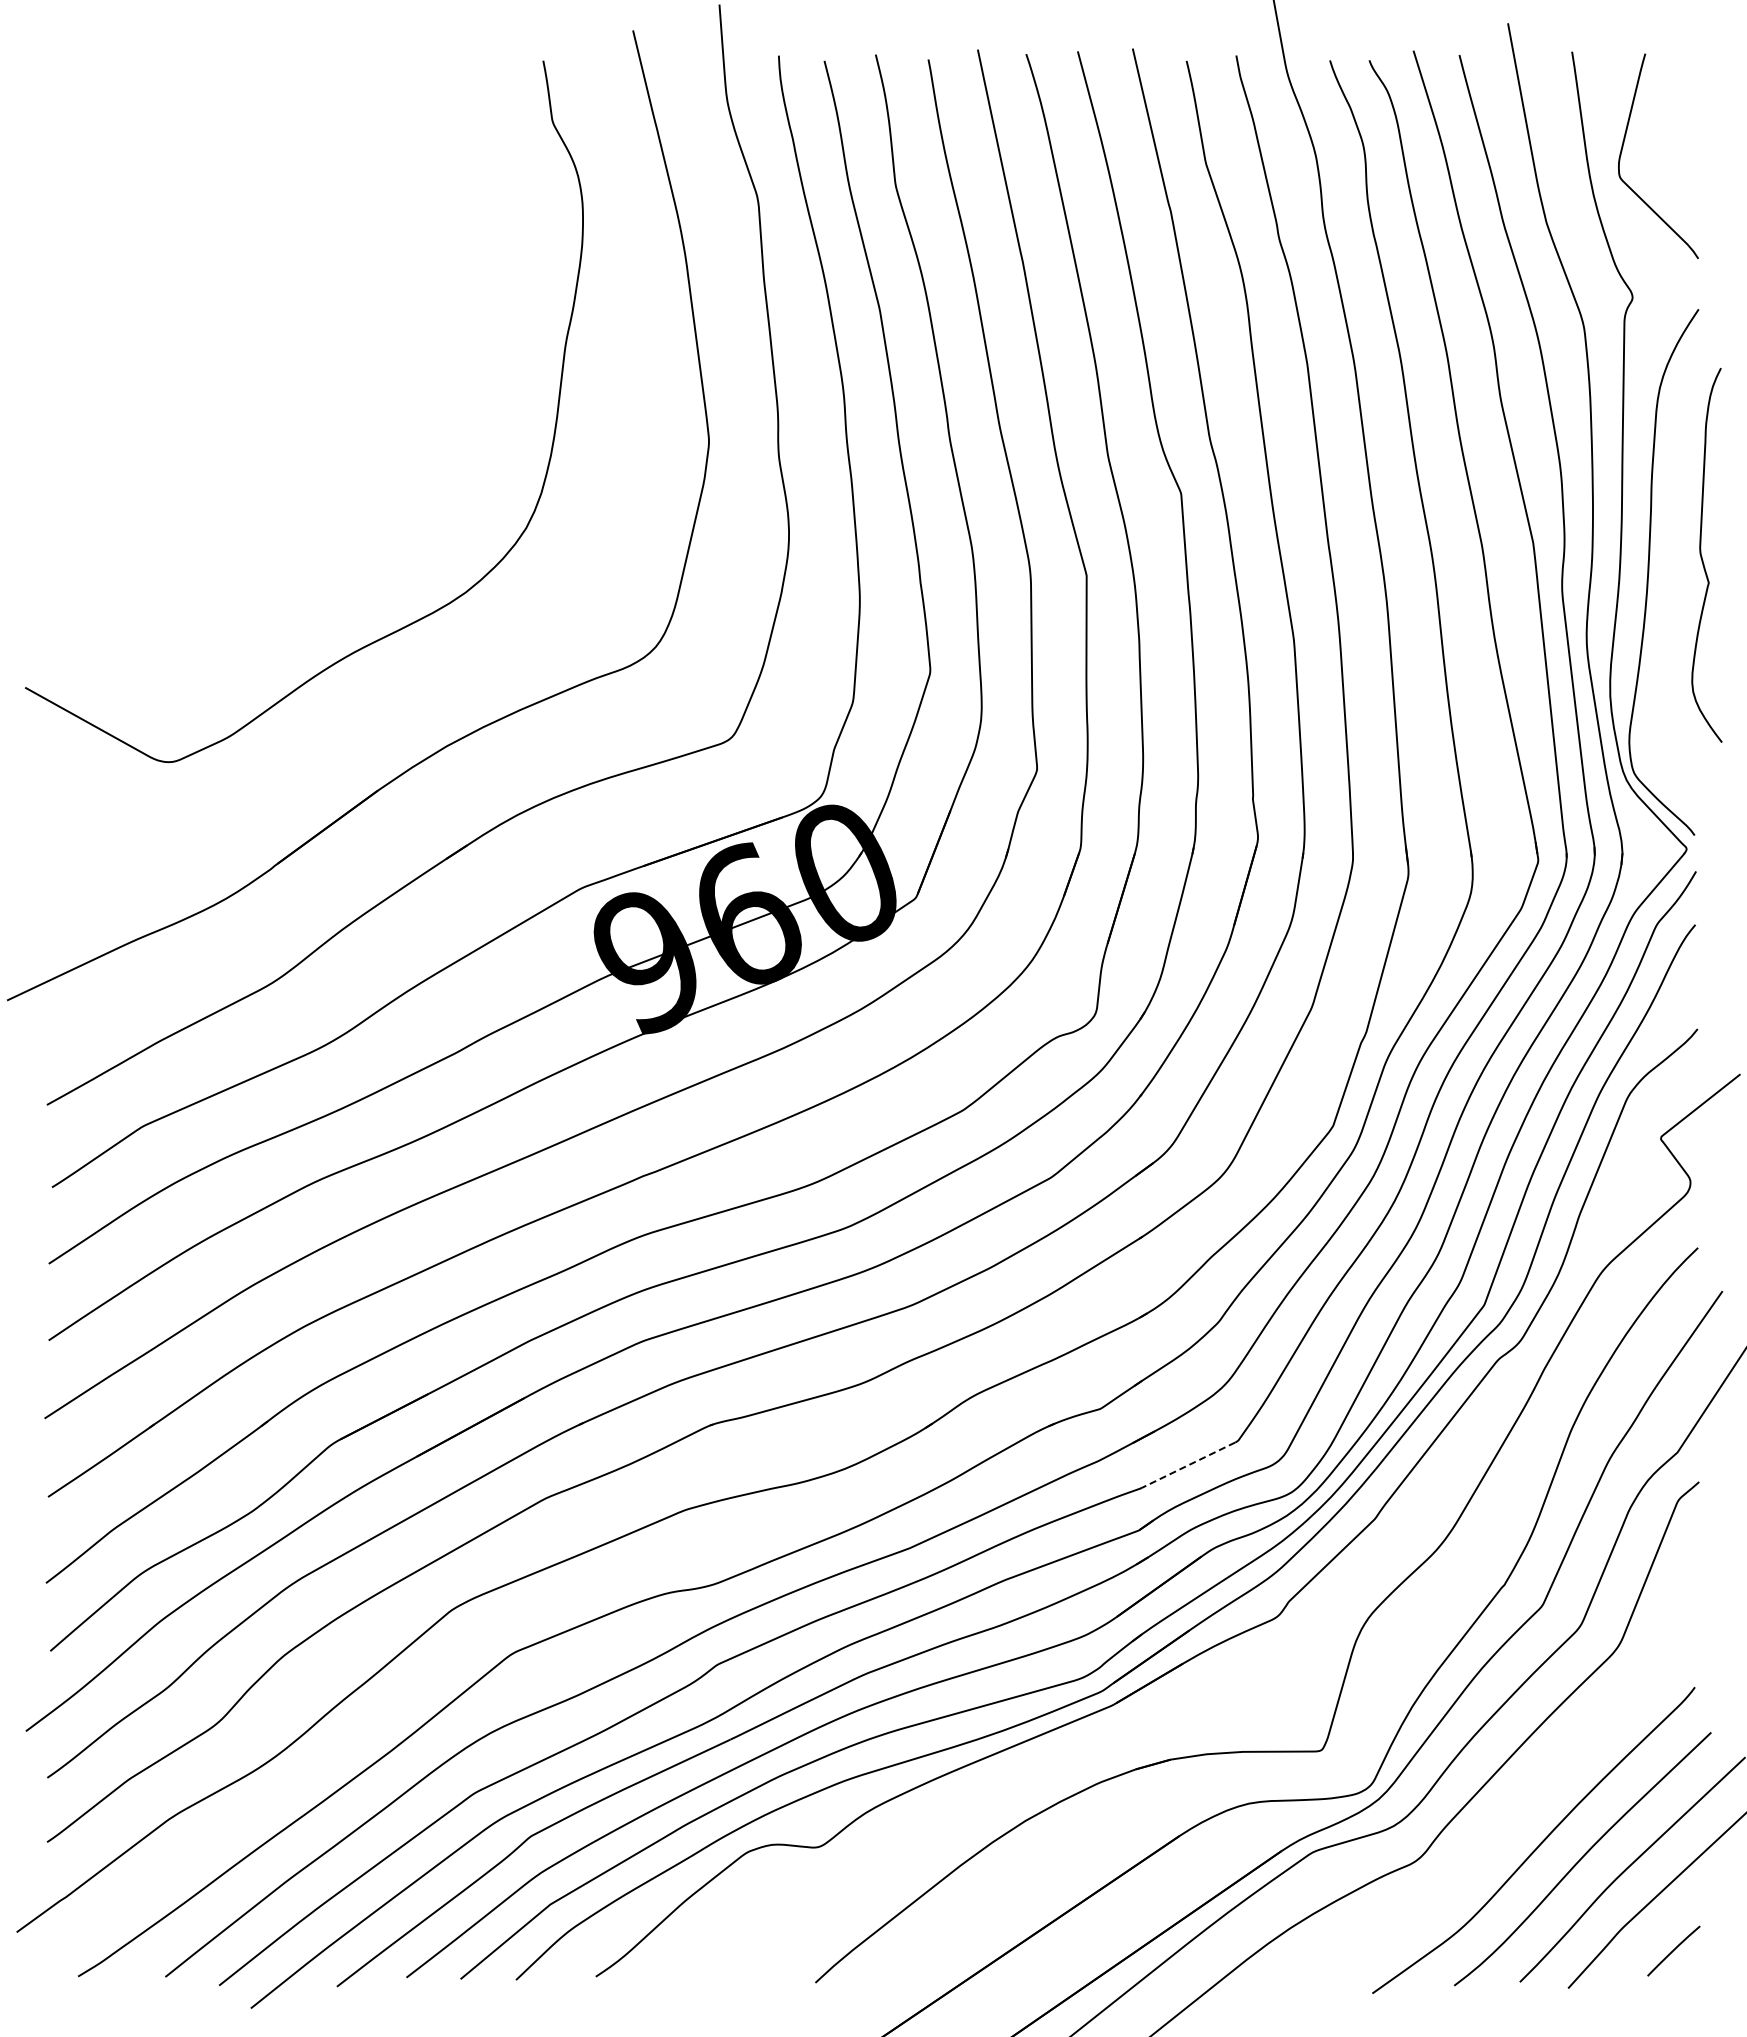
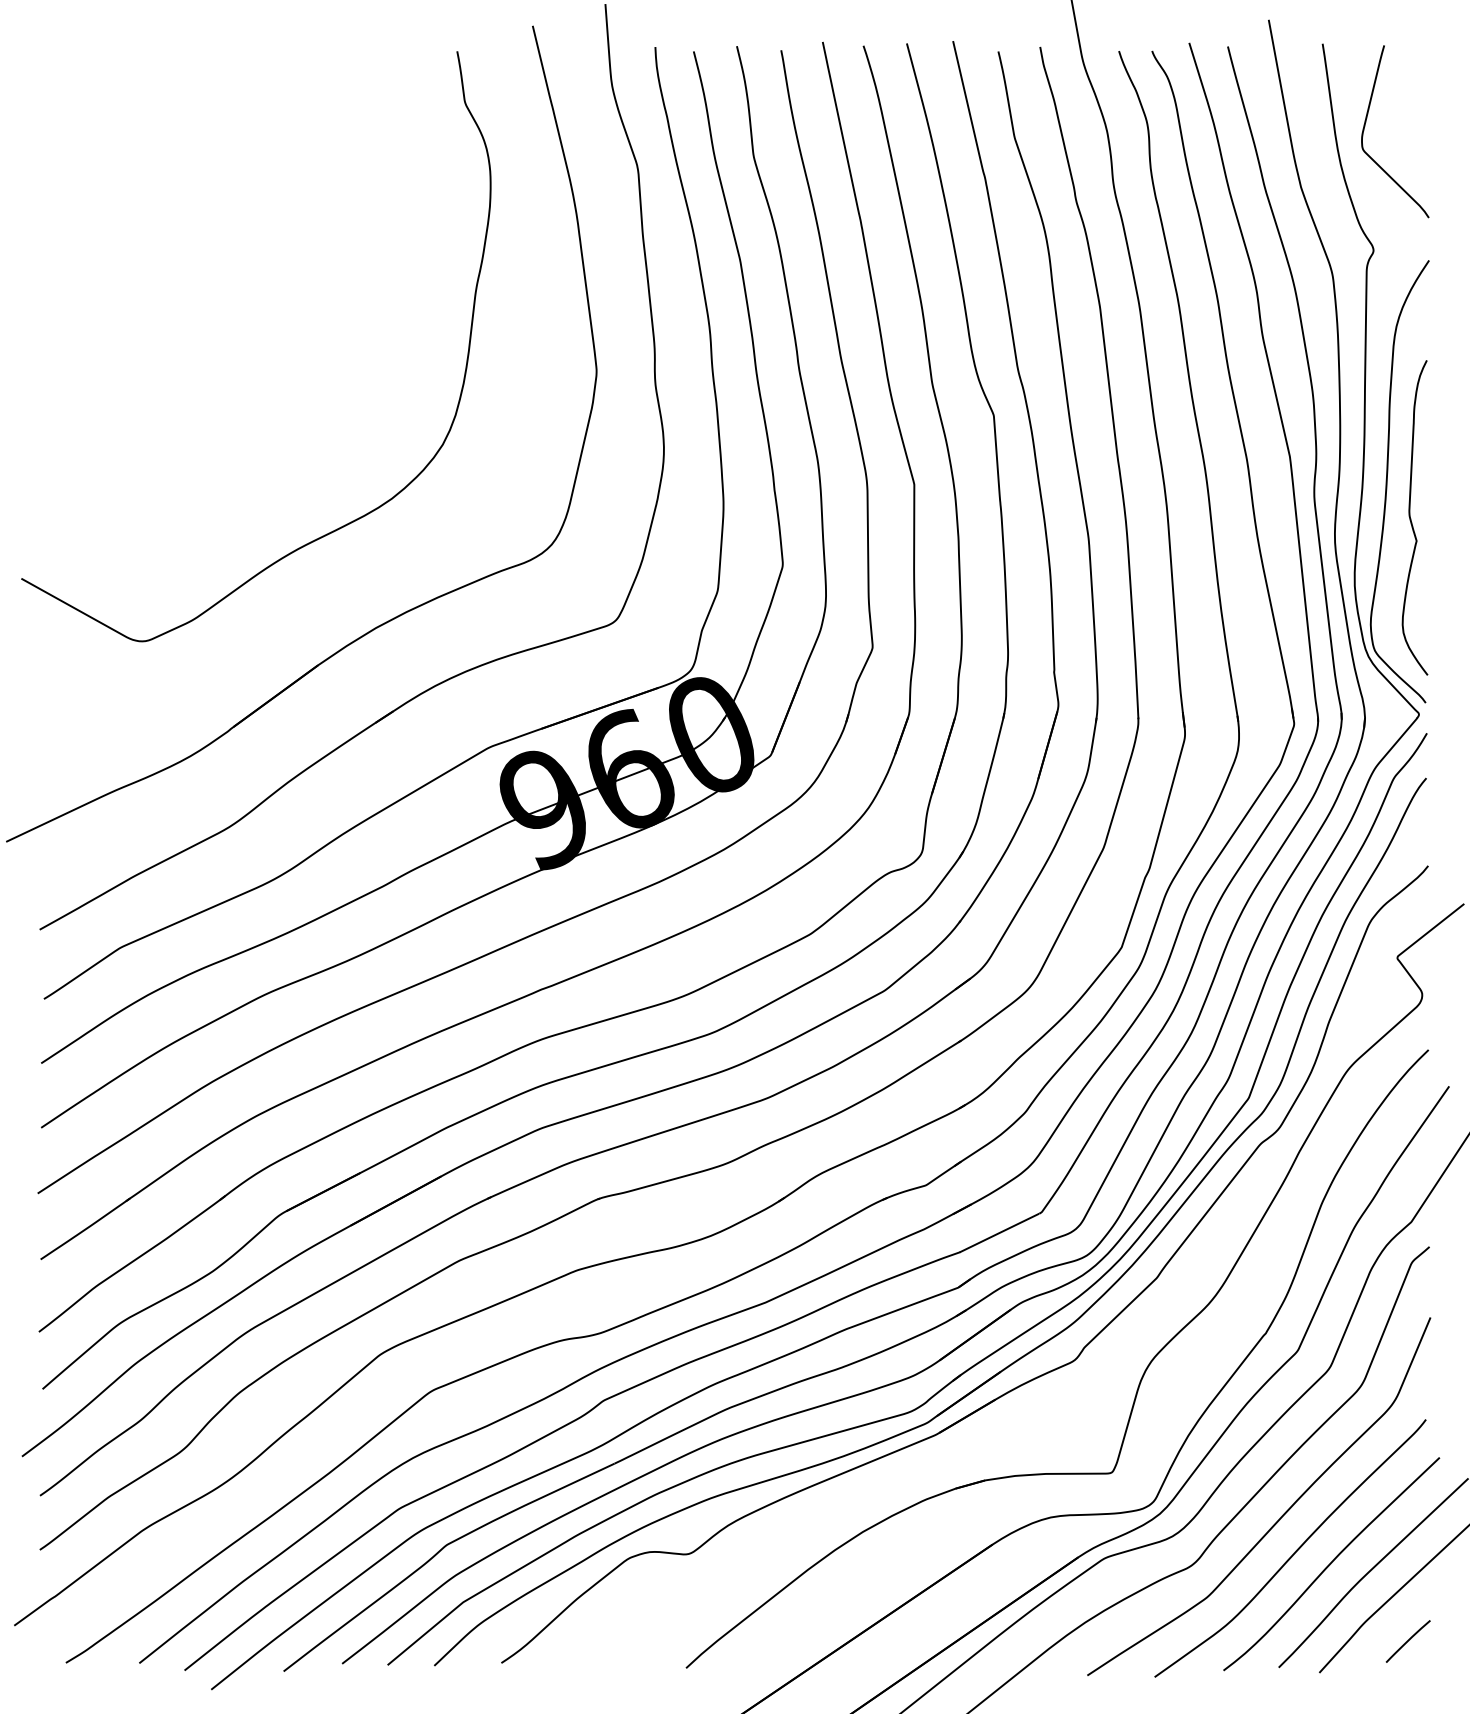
curve: (1702, 556) -> (1411, 518), moved
line: (1187, 1465) -> (999, 1233), dashed -> solid
curve: (1521, 1803) -> (1280, 1517), added

